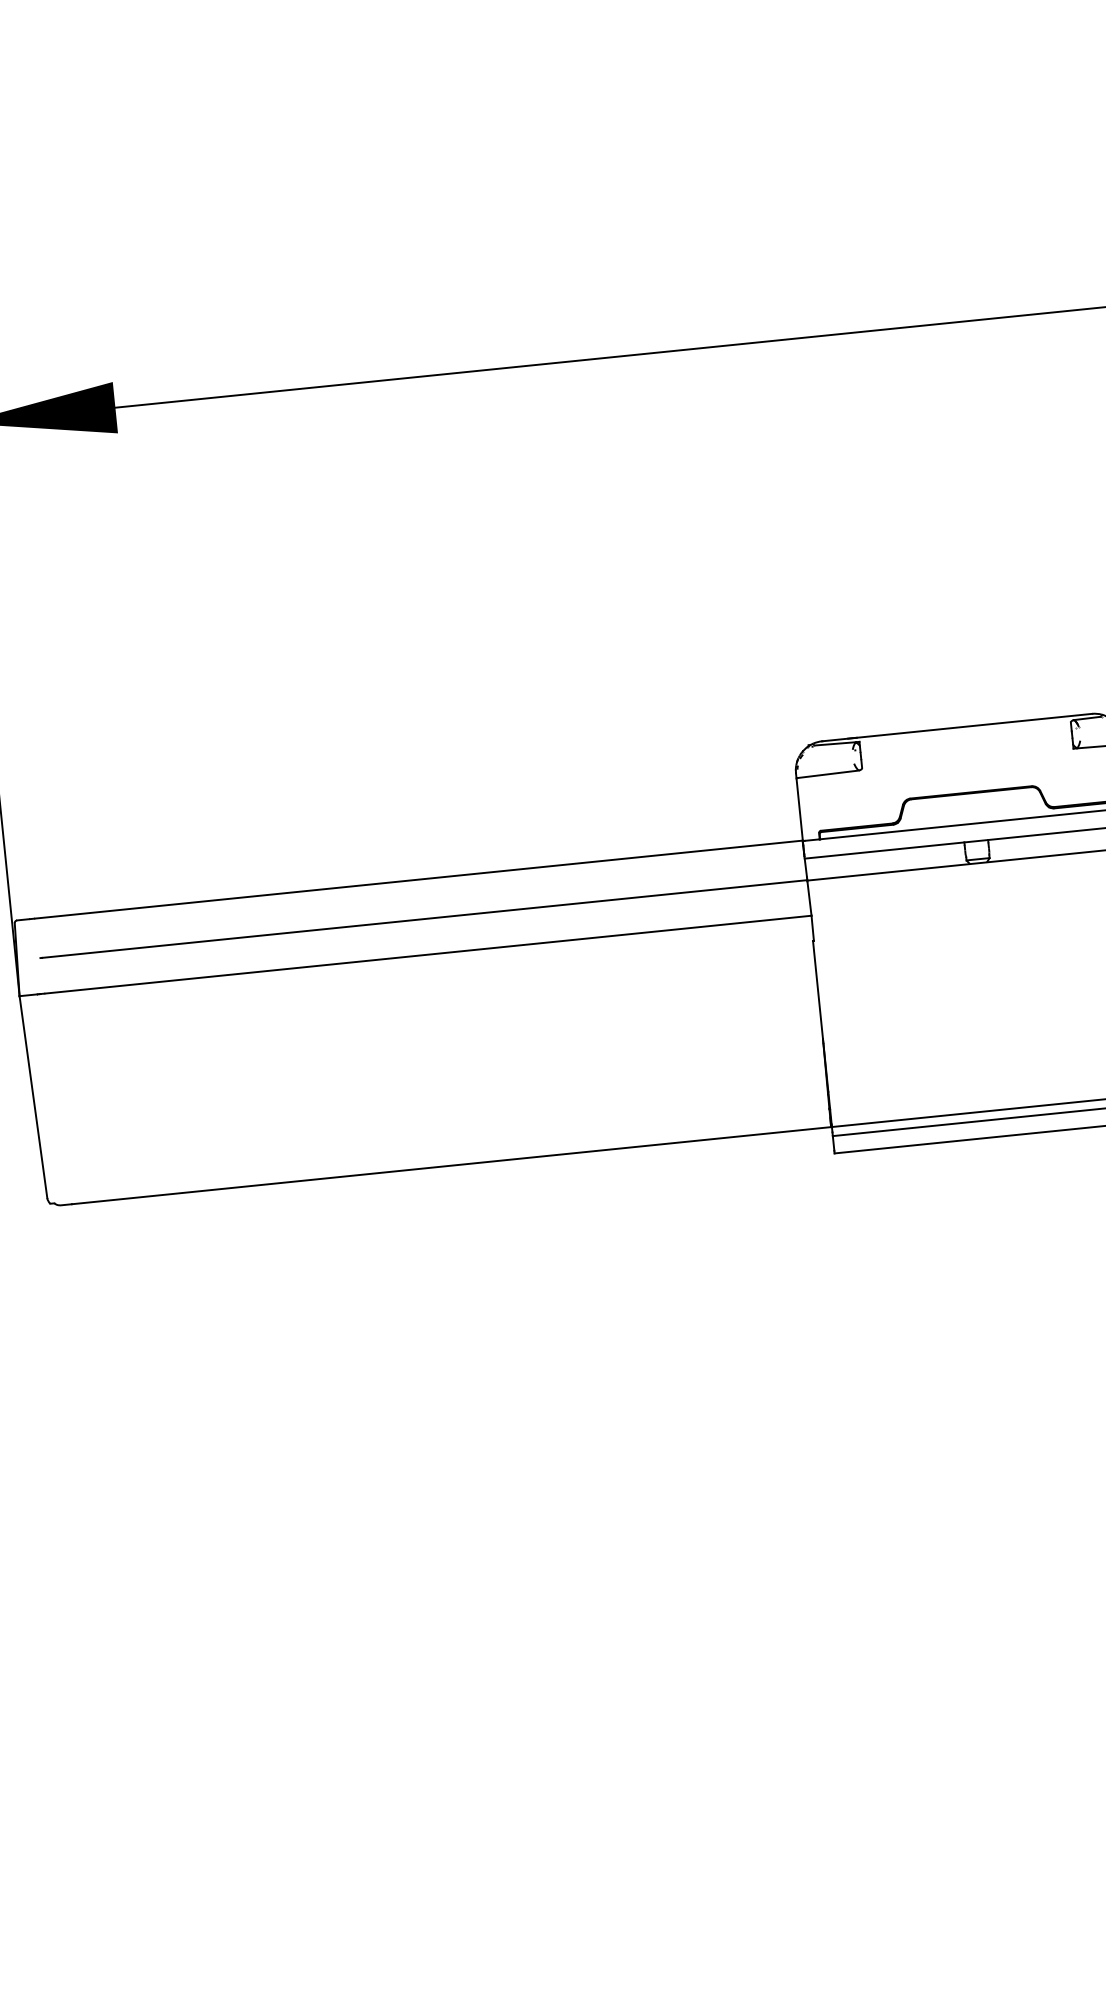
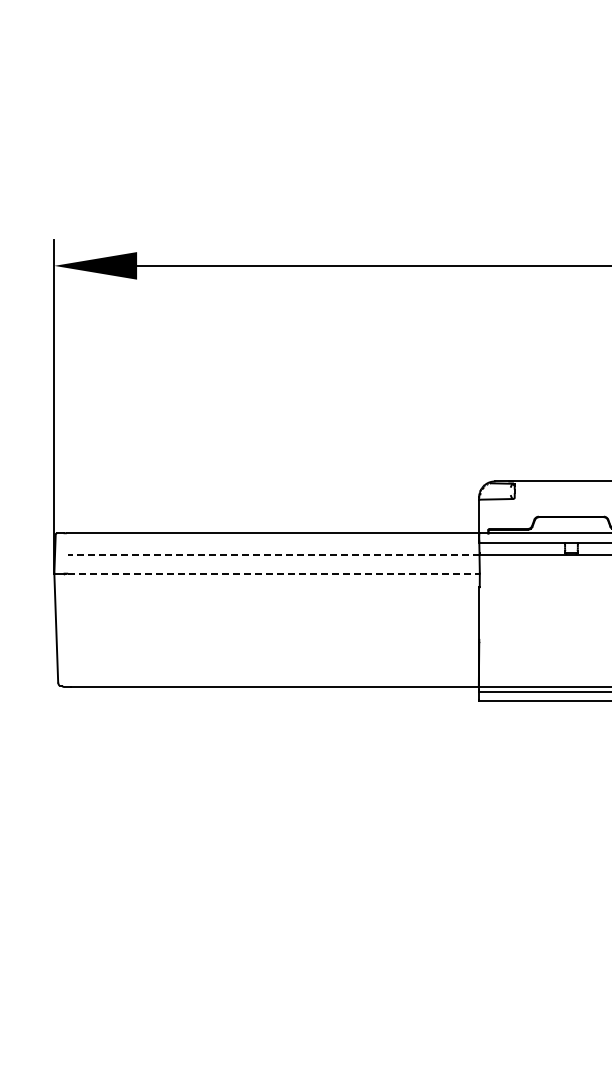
line: (423, 919) -> (273, 554), solid -> dashed
line: (429, 954) -> (274, 573), solid -> dashed

